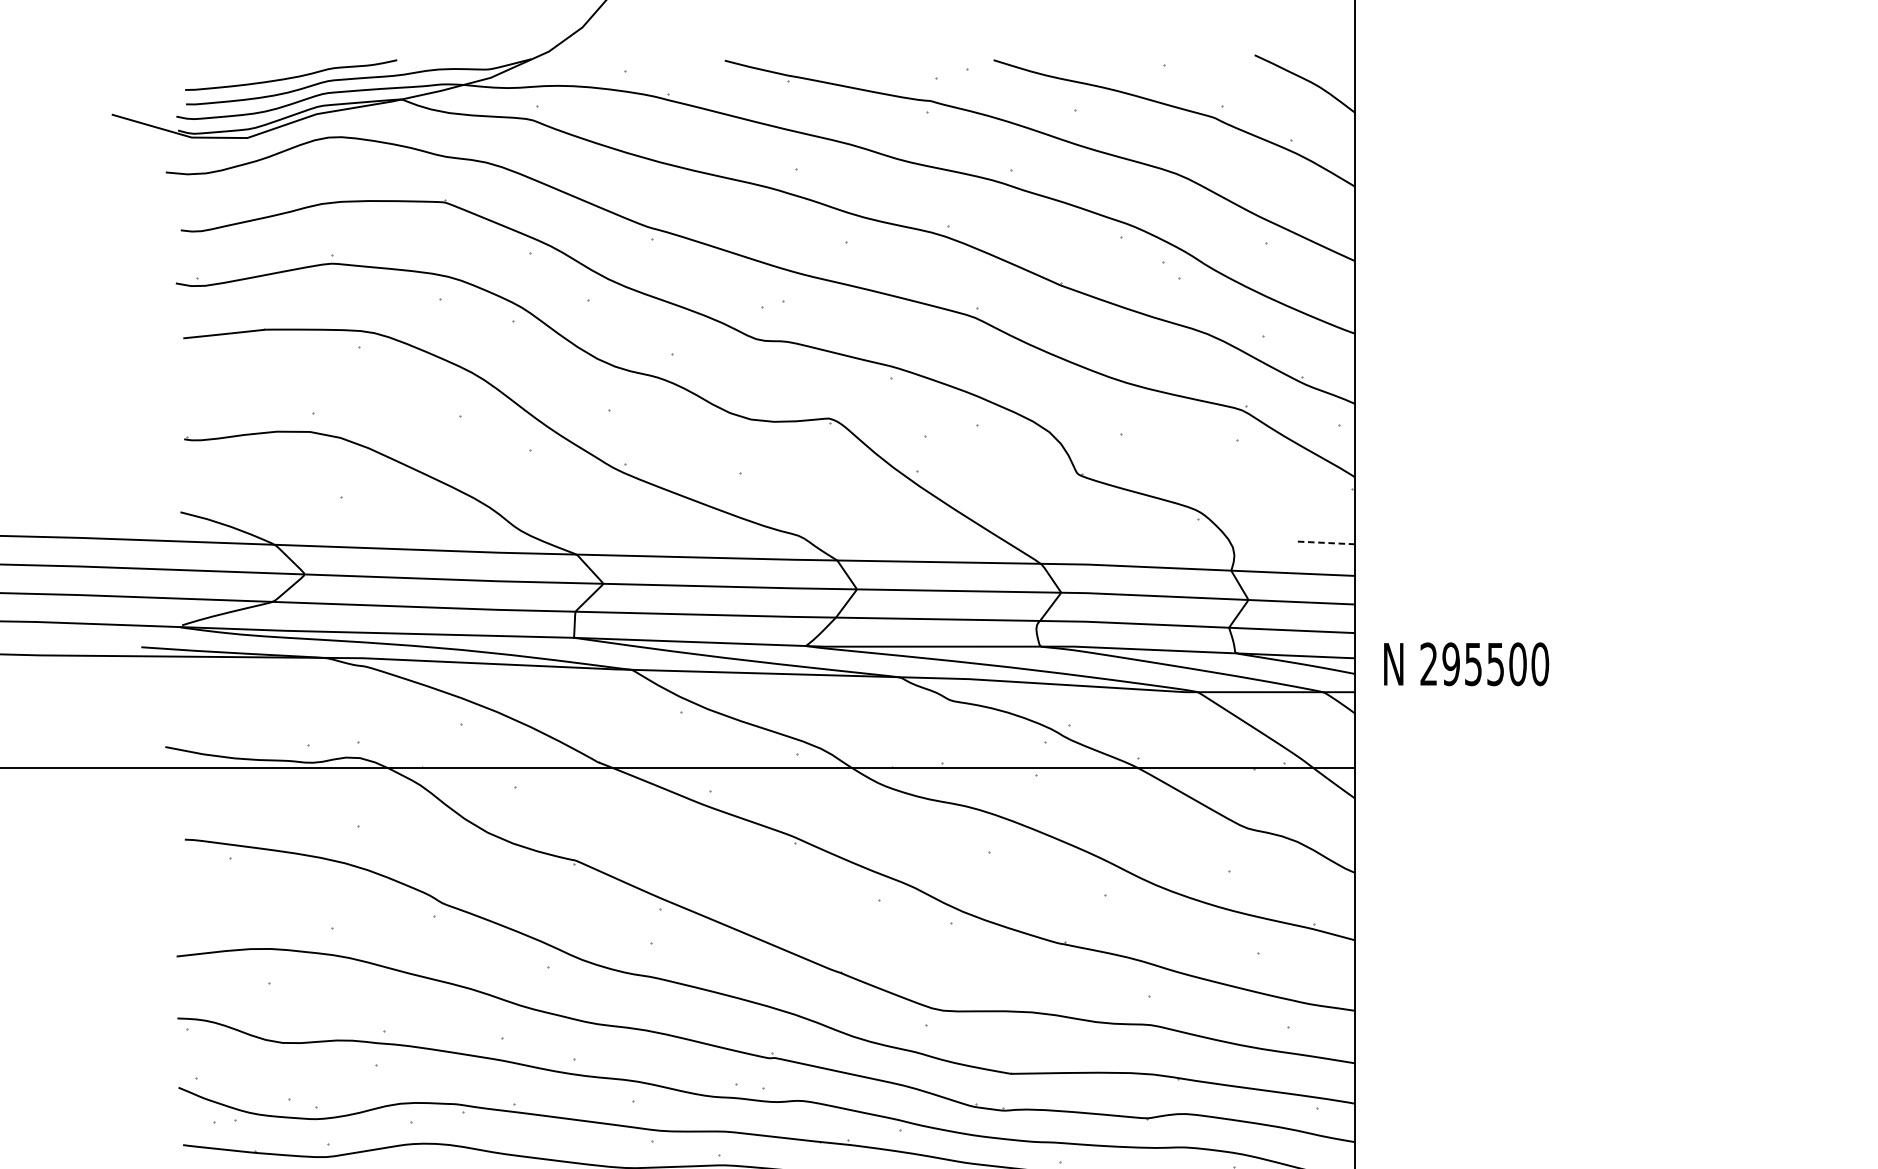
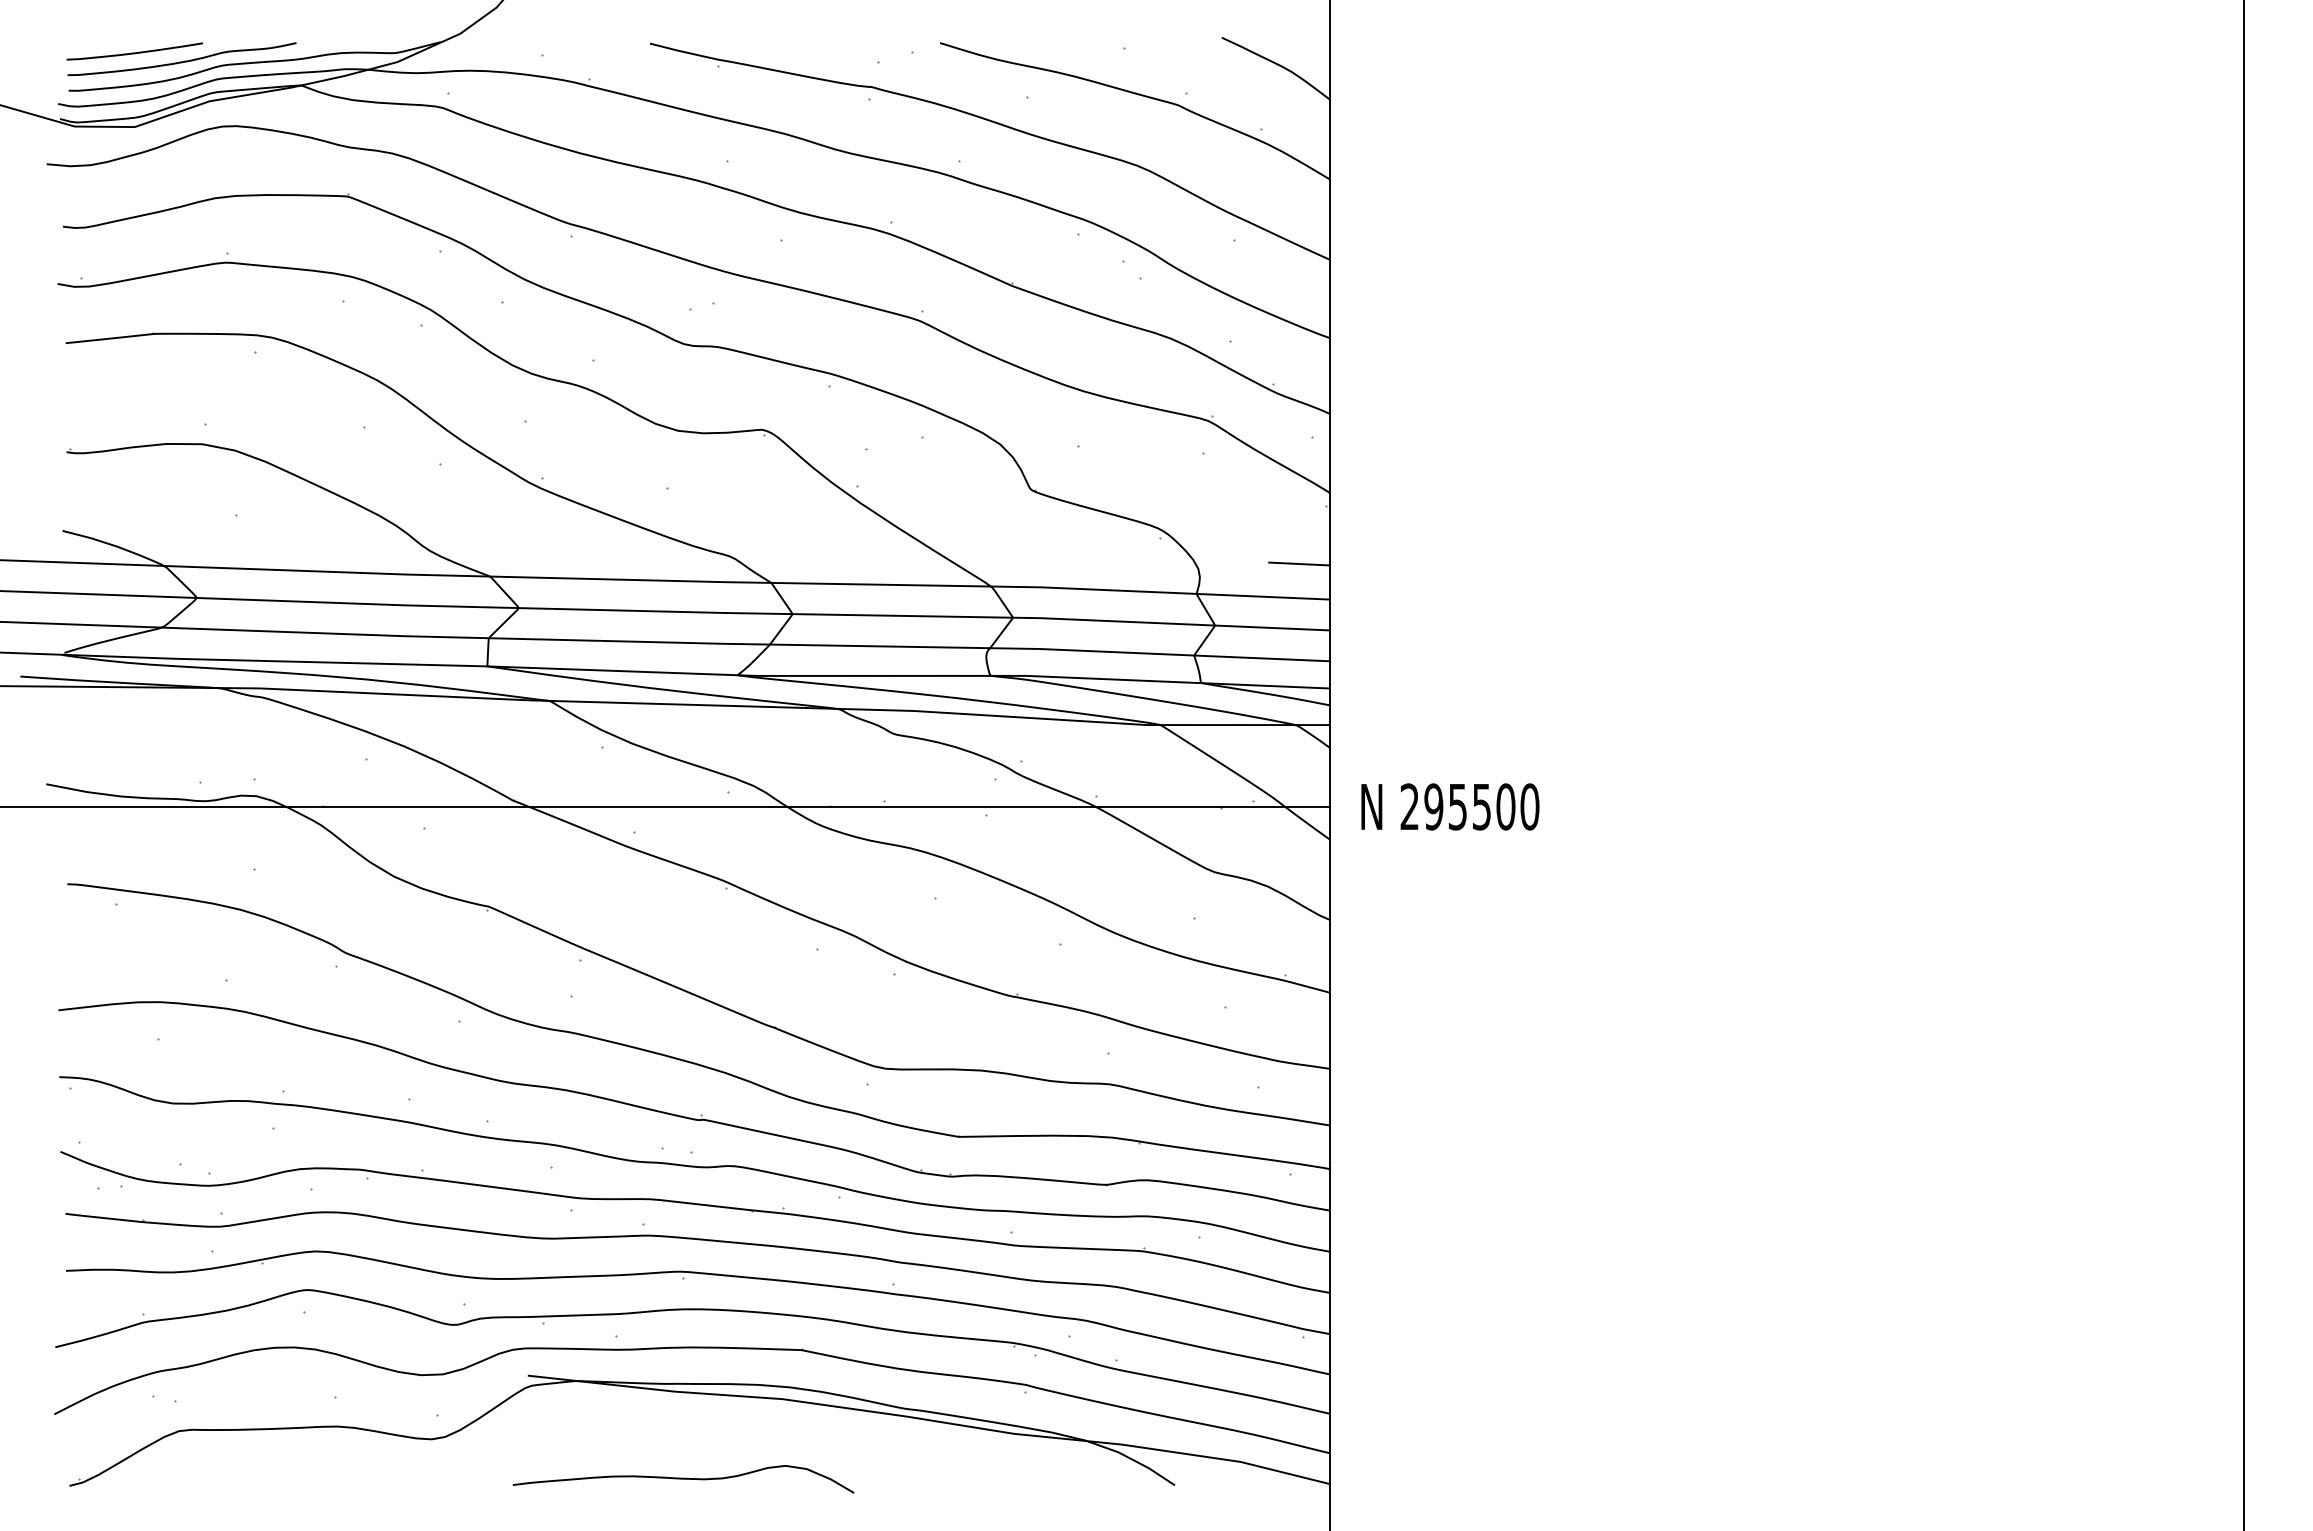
curve: (247, 68) -> (134, 52), added
line: (1325, 542) -> (1298, 563), dashed -> solid
text: (1466, 663) -> (1450, 806), moved

